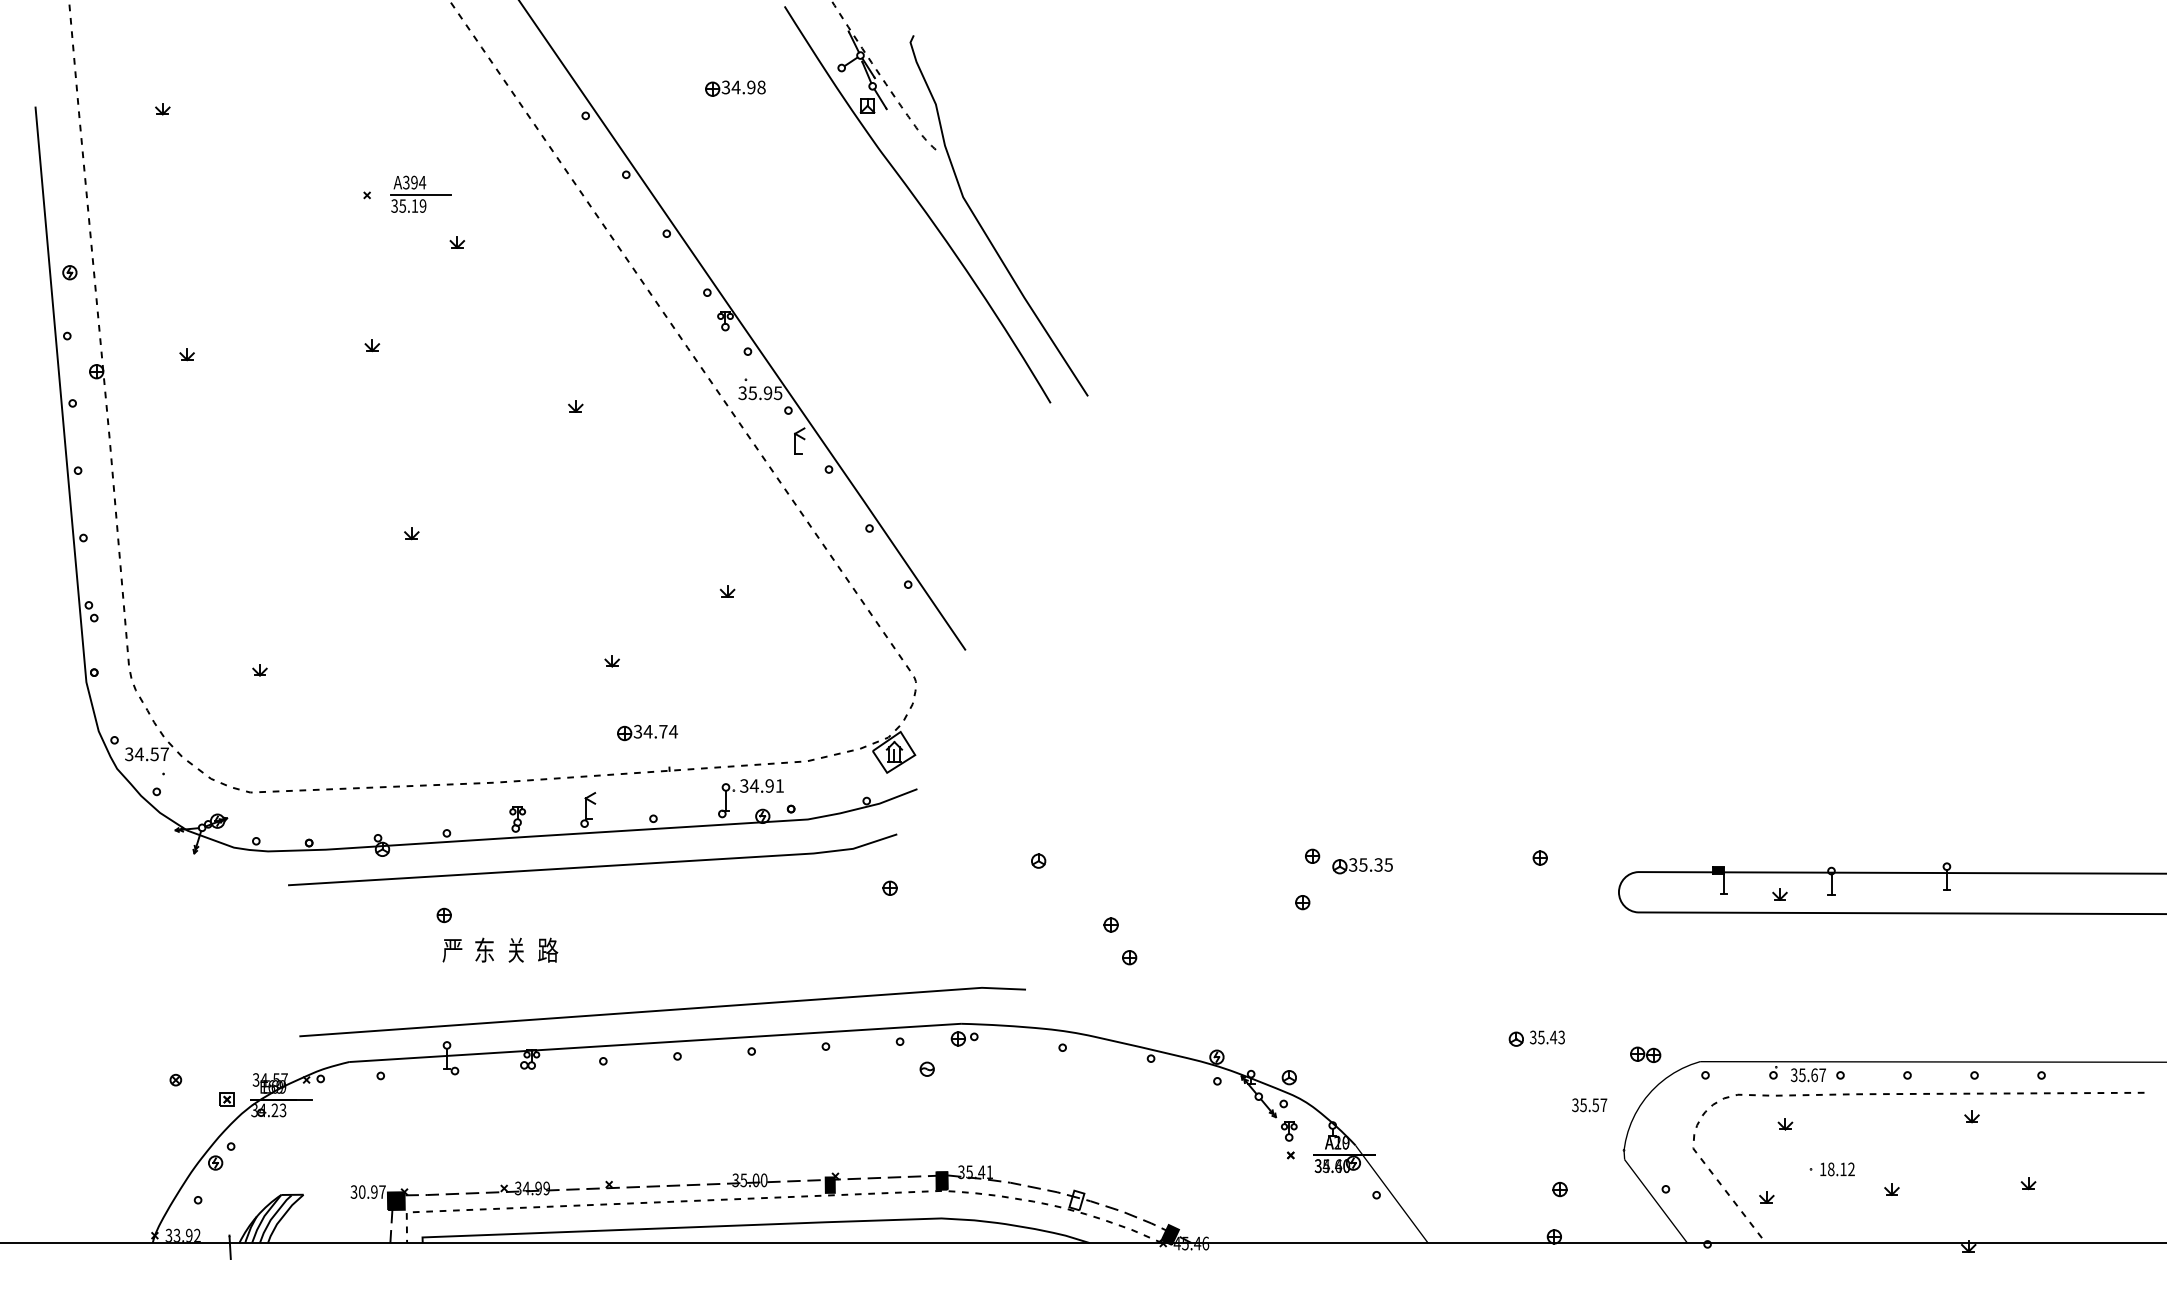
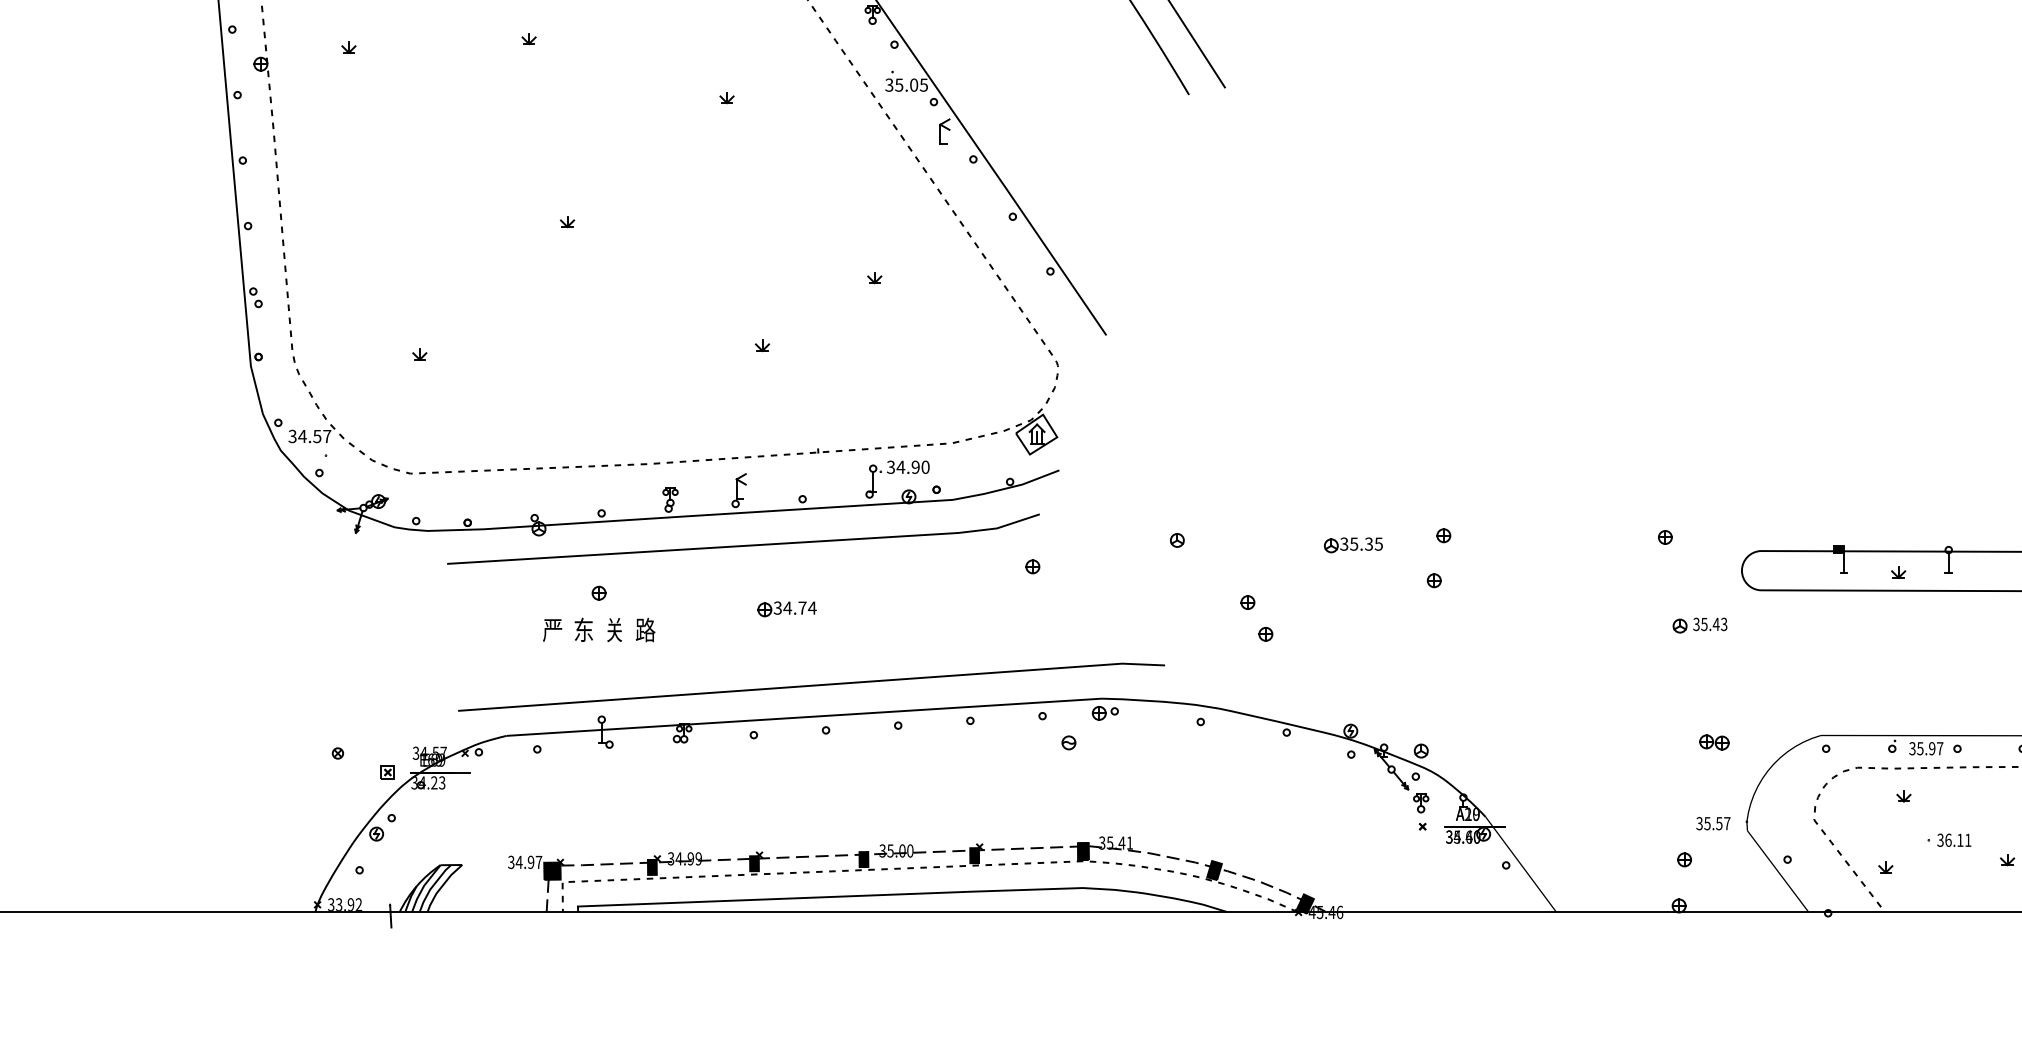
text: (767, 393) -> (913, 85), 35.95 -> 35.05
part: (647, 732) -> (787, 608), moved
text: (779, 785) -> (925, 466), 34.91 -> 34.90
part: (1362, 866) -> (1353, 545), moved
text: (500, 949) -> (599, 629), moved
part: (1536, 1038) -> (1699, 625), moved
part: (1645, 1054) -> (1714, 742), moved
text: (1814, 1075) -> (1932, 748), 35.67 -> 35.97
text: (1589, 1105) -> (1713, 823), moved
text: (1836, 1169) -> (1953, 840), 18.12 -> 36.11
fill: (716, 1188) -> (863, 858), added
text: (361, 1191) -> (518, 861), 30.97 -> 34.97
fill: (603, 1193) -> (754, 863), added
fill: (498, 1197) -> (651, 867), added
fill: (1076, 1200) -> (1214, 870), added

